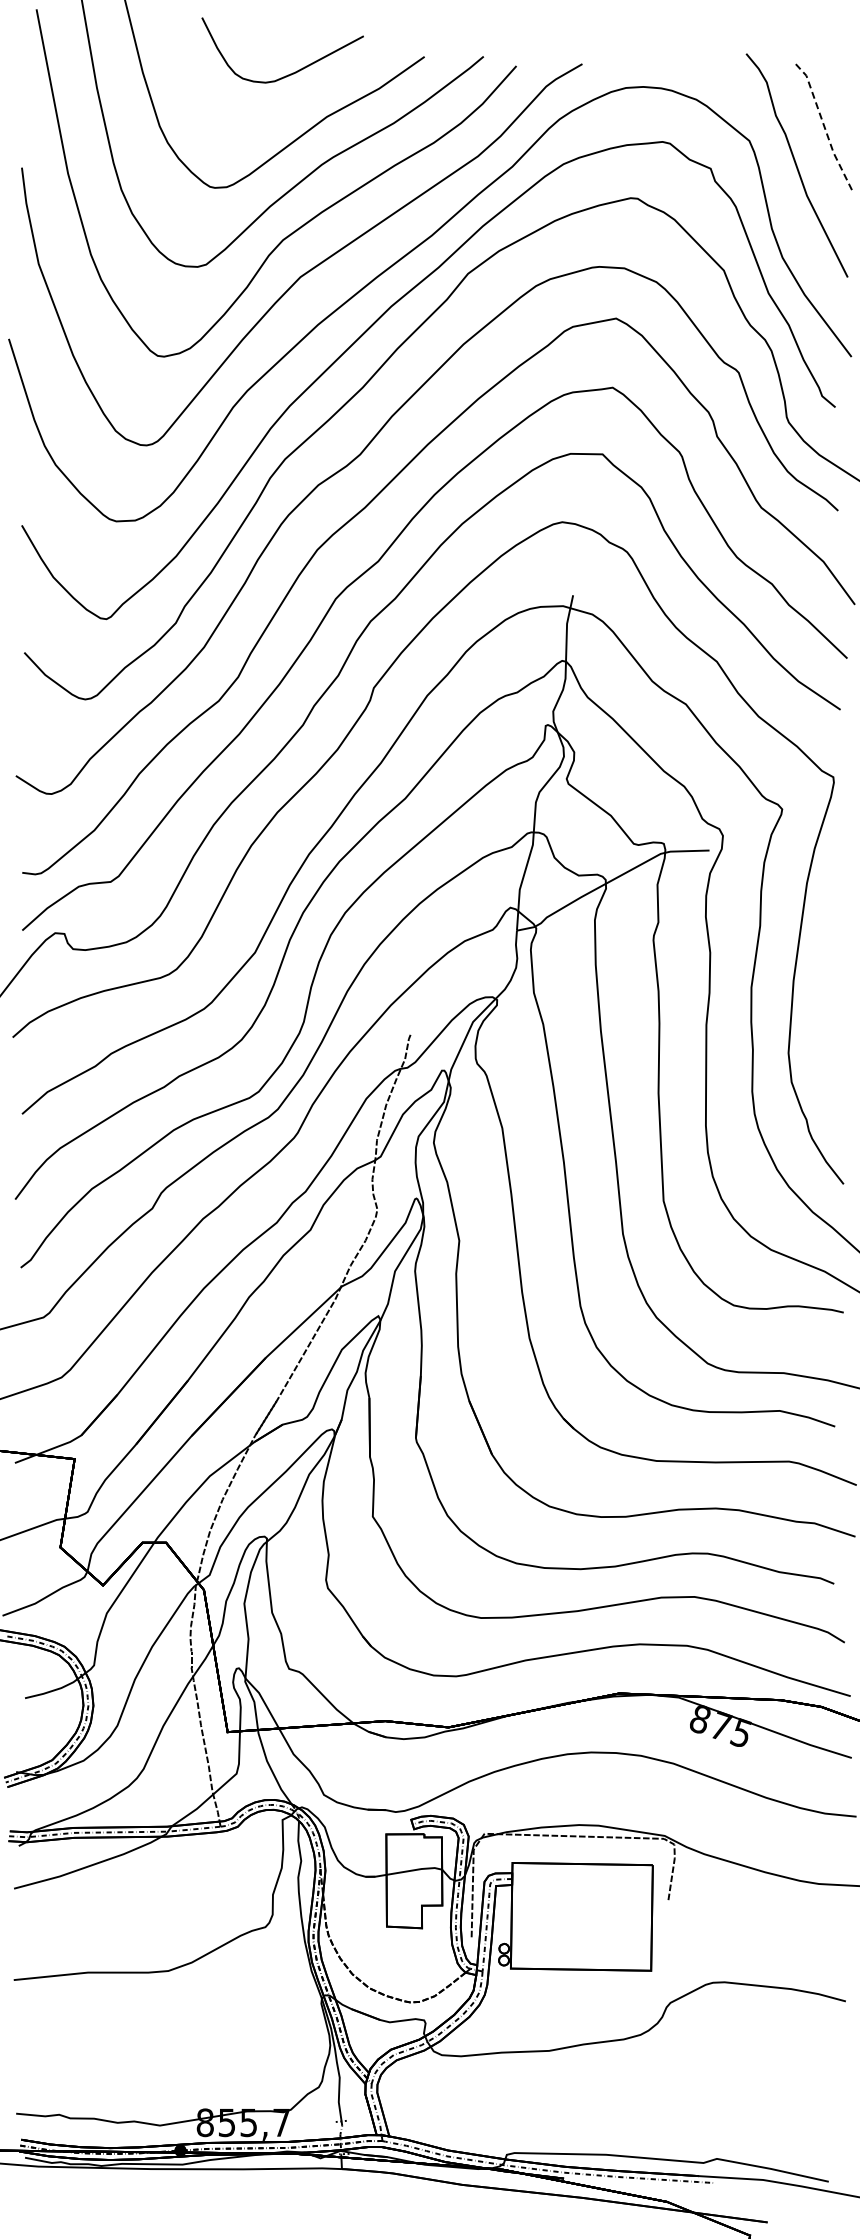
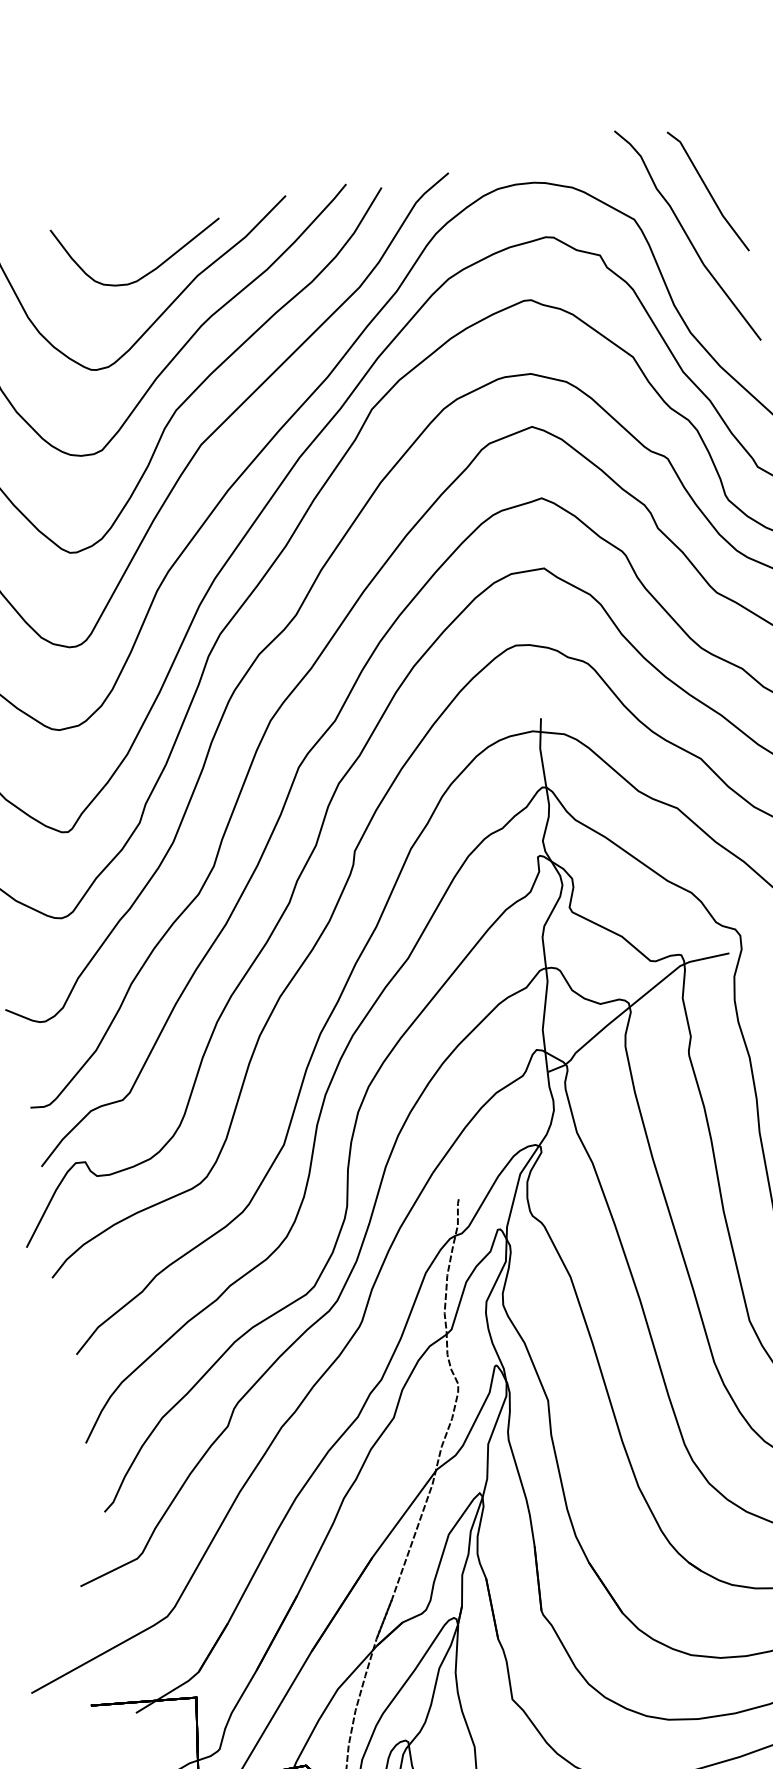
curve: (292, 72) -> (153, 268), moved
line: (824, 127) -> (708, 191), dashed -> solid

